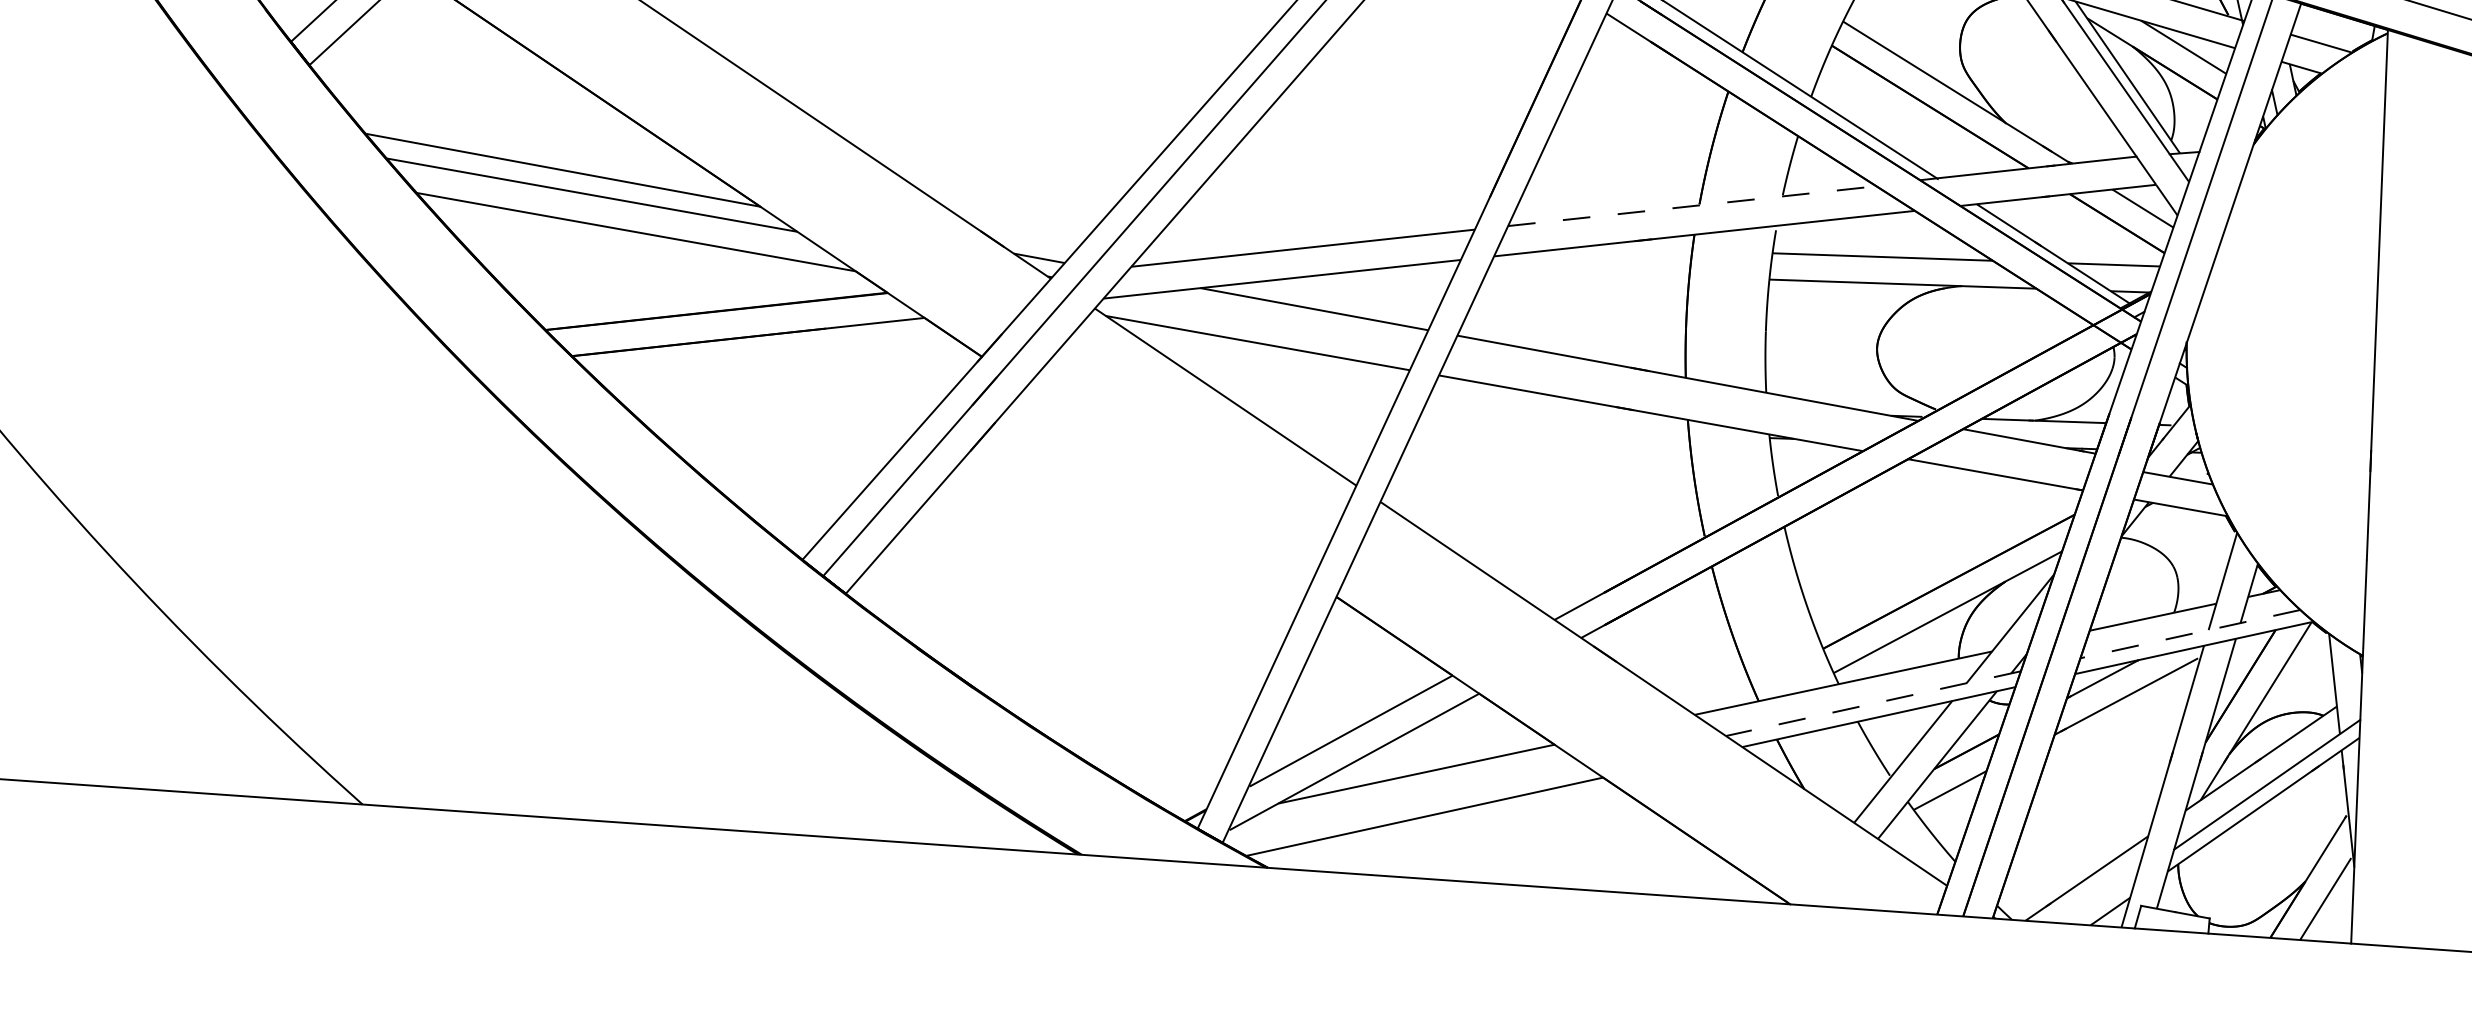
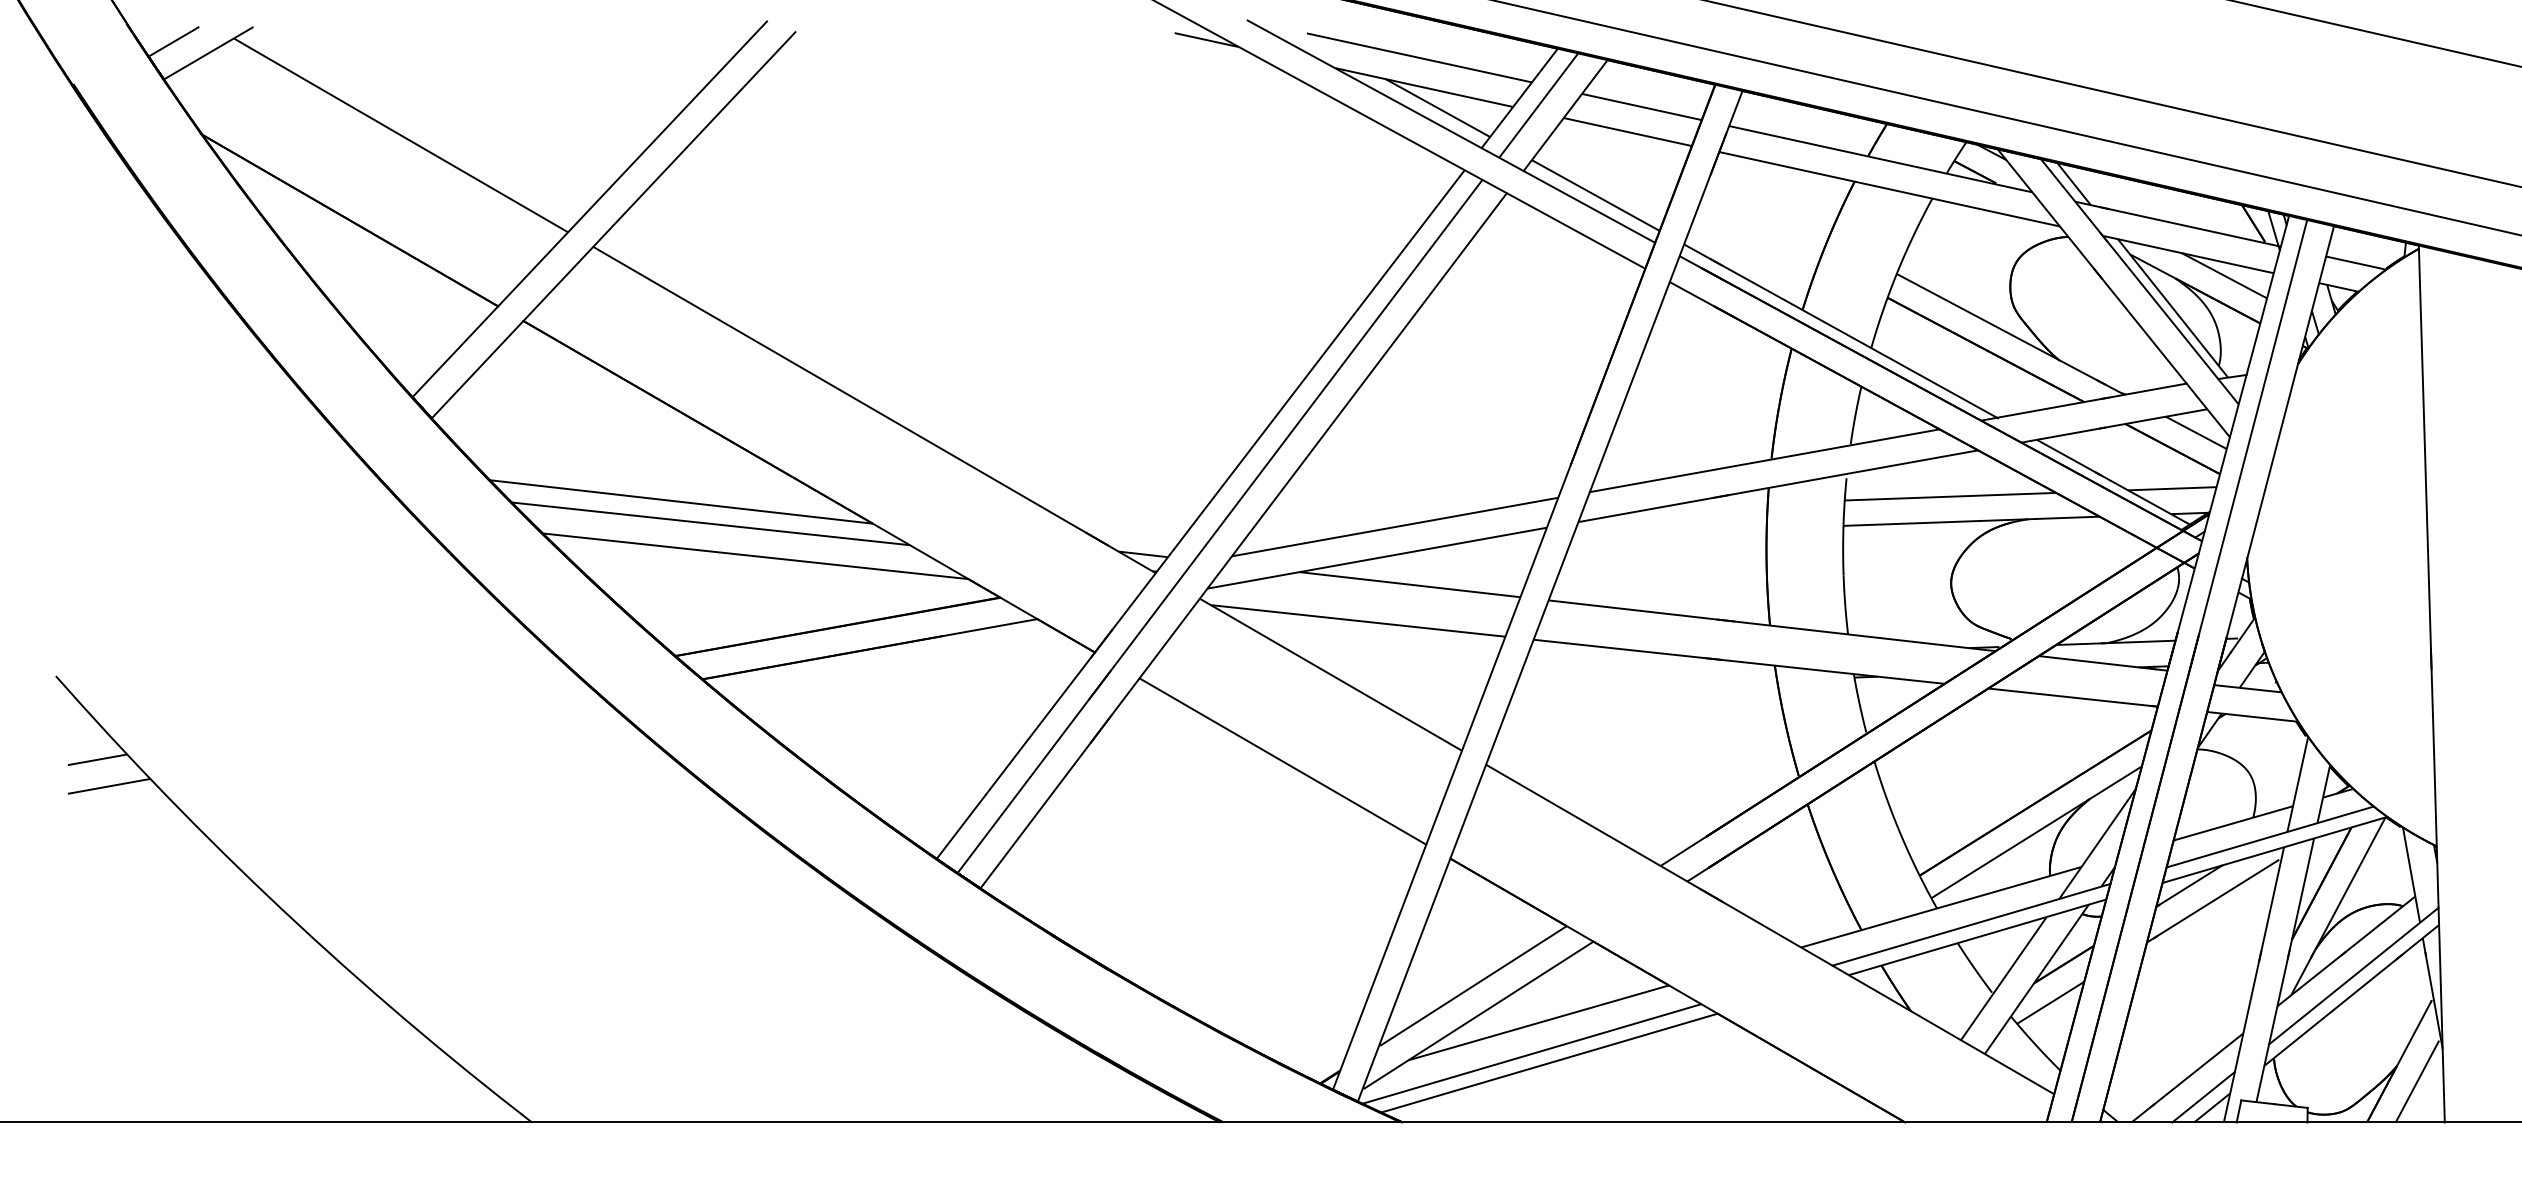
line: (1692, 205) -> (1764, 460), dashed -> solid
line: (1169, 483) -> (1282, 761), added
line: (2190, 634) -> (2270, 837), dashed -> solid
line: (1873, 703) -> (1971, 924), dashed -> solid
line: (1406, 805) -> (1531, 1053), added
line: (2102, 899) -> (2203, 1096), added

